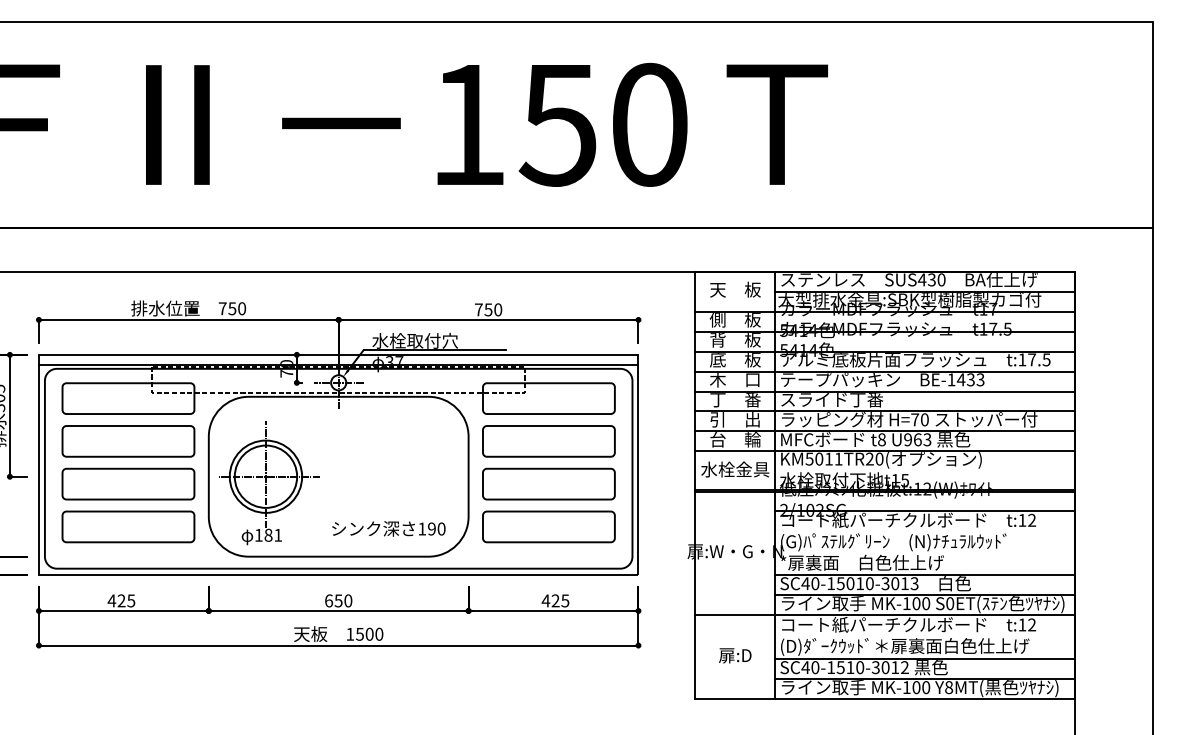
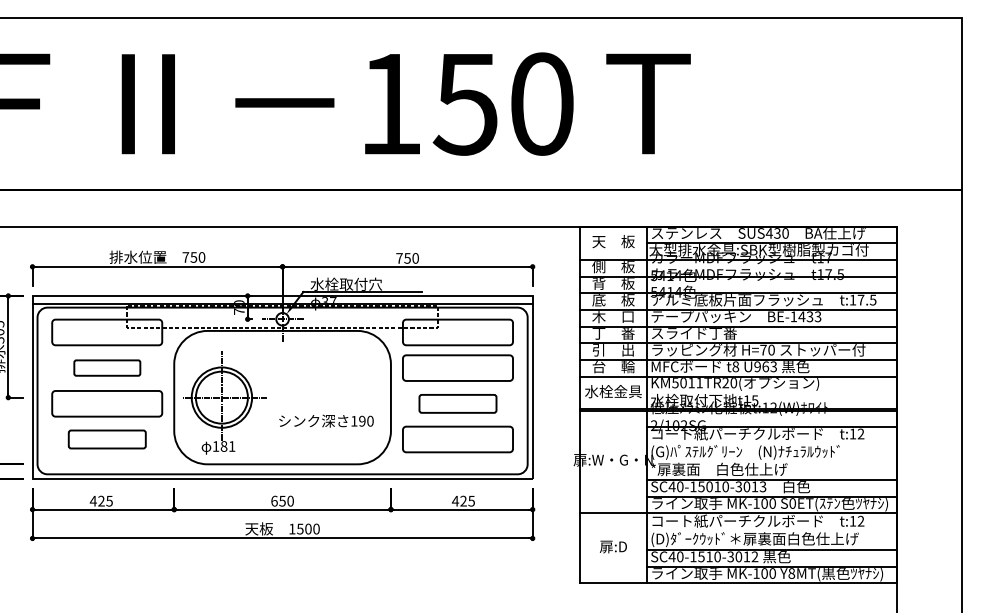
part: (128, 440) -> (107, 367), size x0.6
part: (548, 483) -> (457, 403), size x0.7
part: (128, 526) -> (107, 439), size x0.7
text: (388, 528) -> (326, 420), moved

